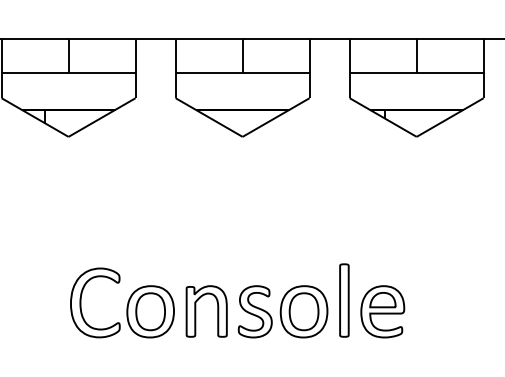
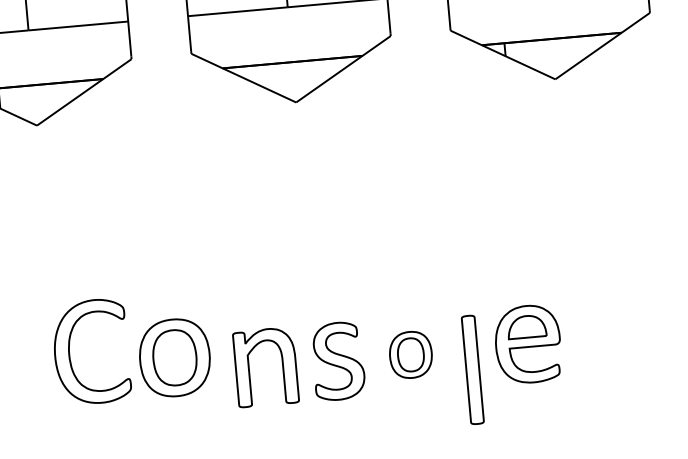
part: (344, 300) -> (472, 369), moved
part: (122, 302) -> (131, 347), moved
part: (303, 311) -> (410, 354), size x0.6

